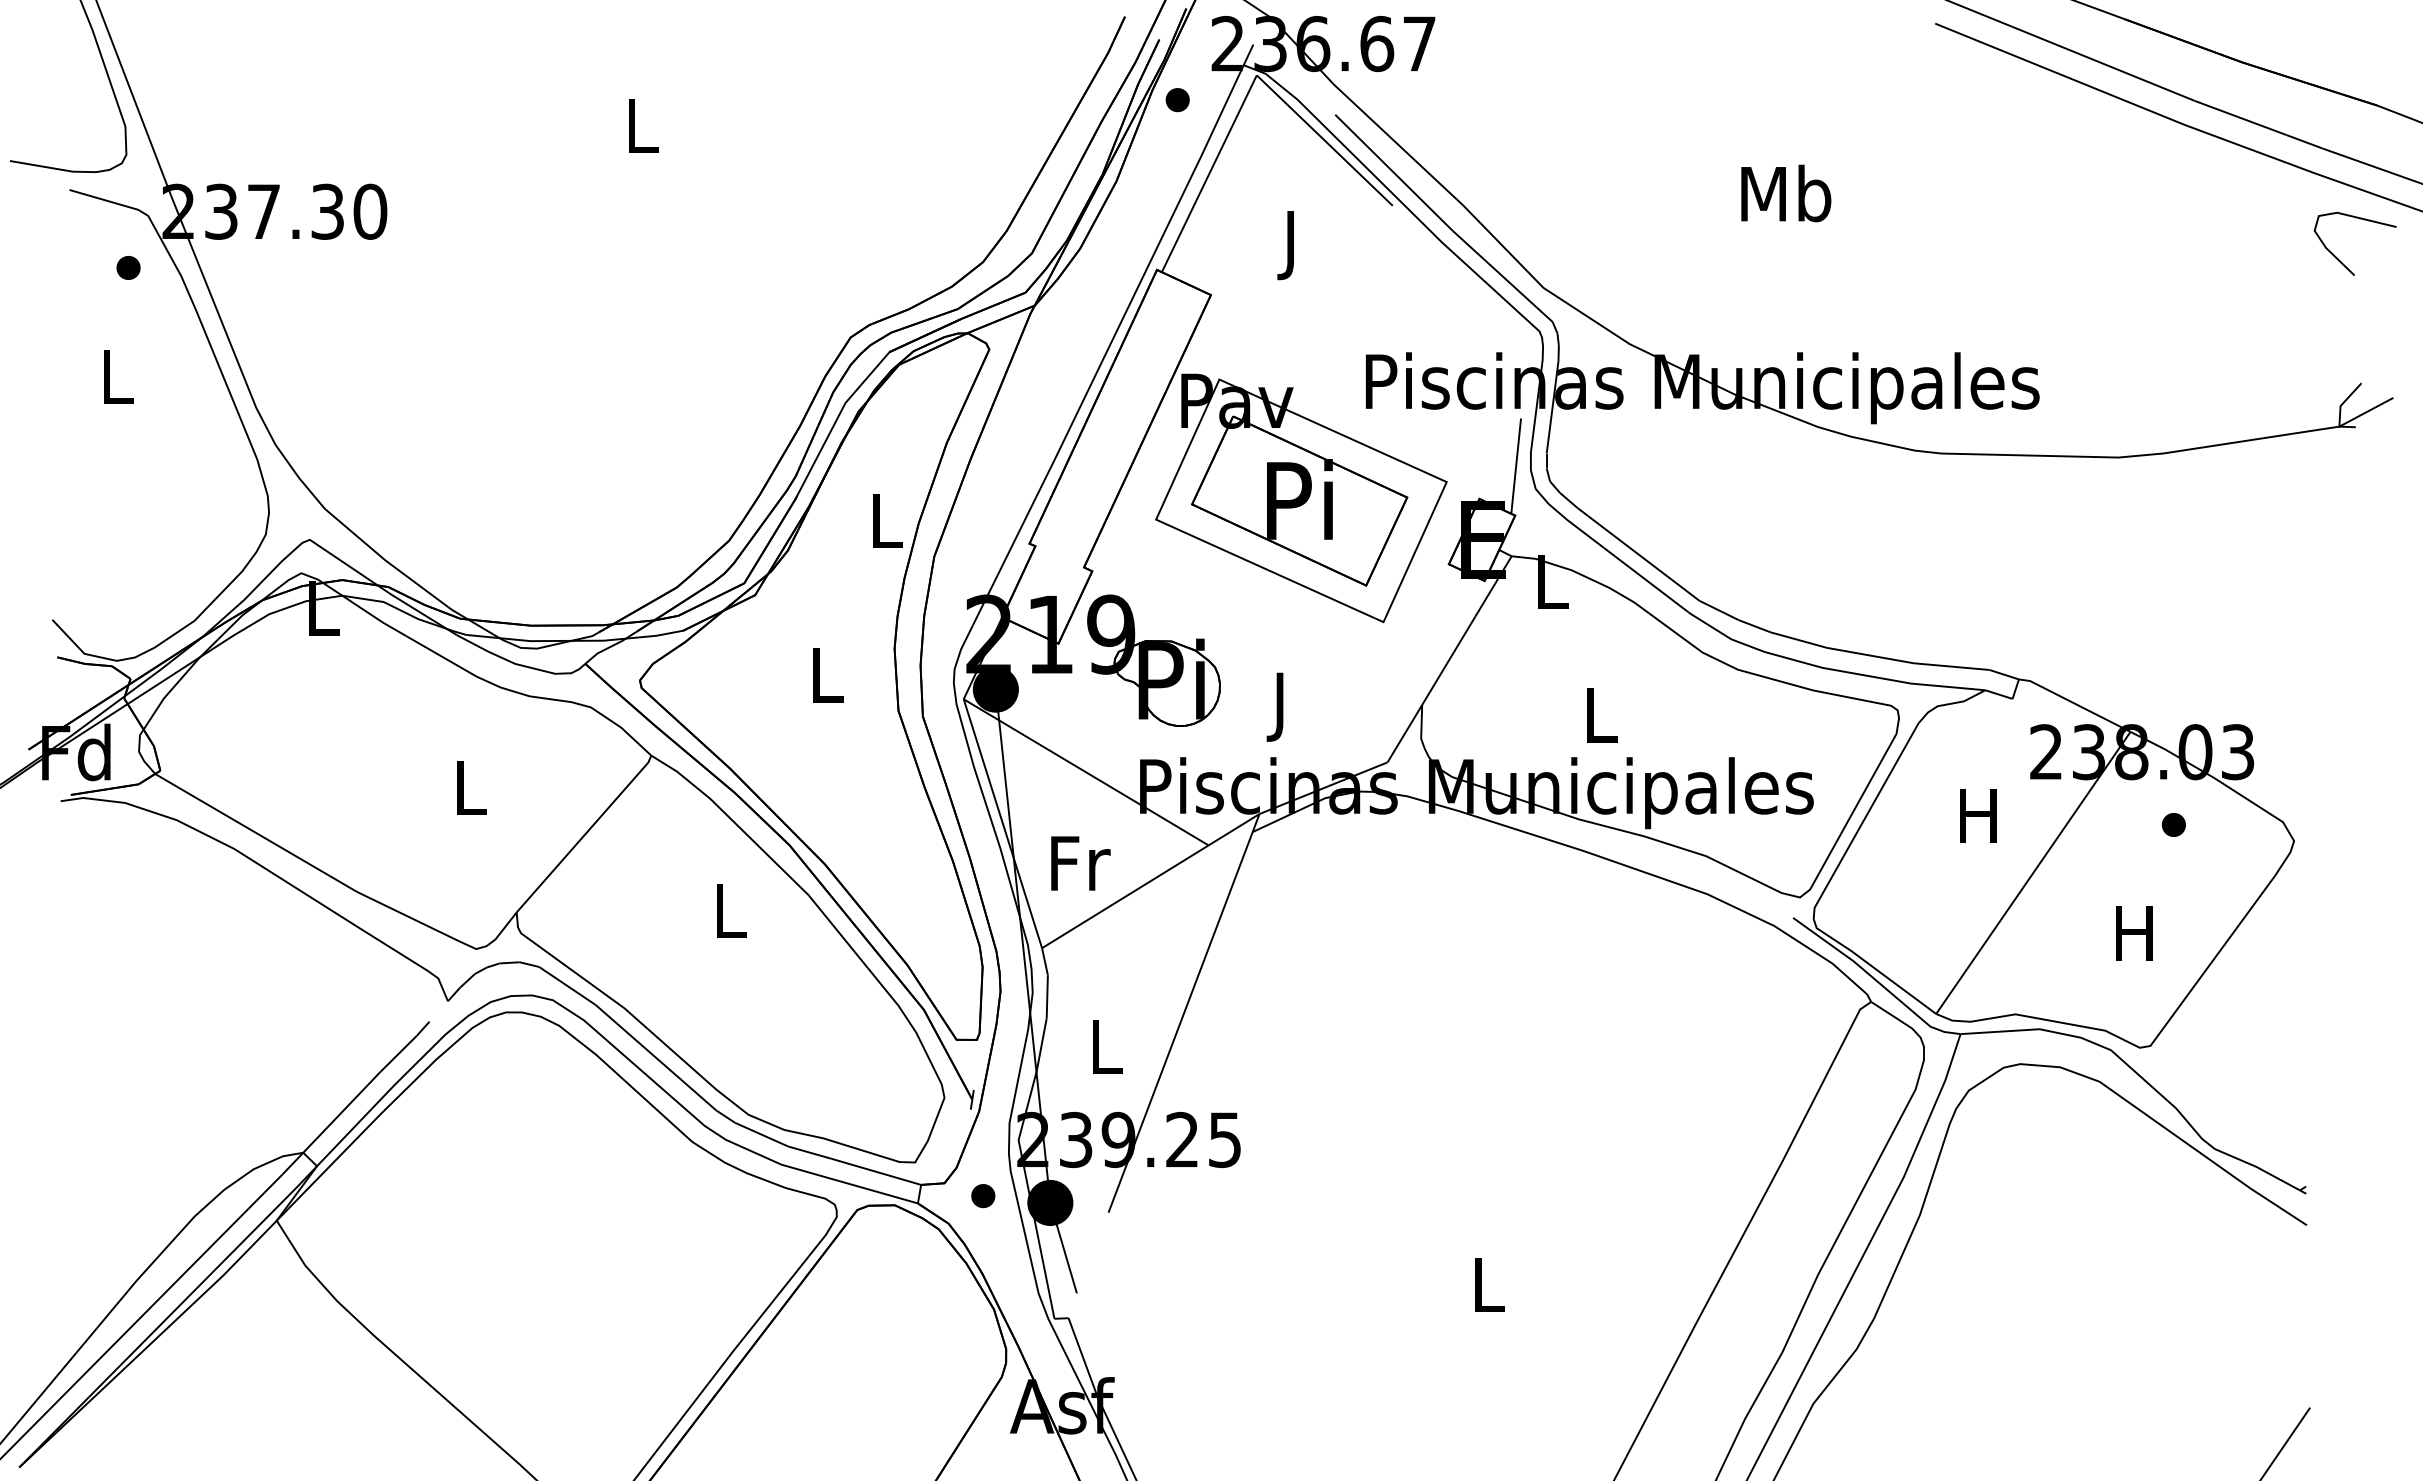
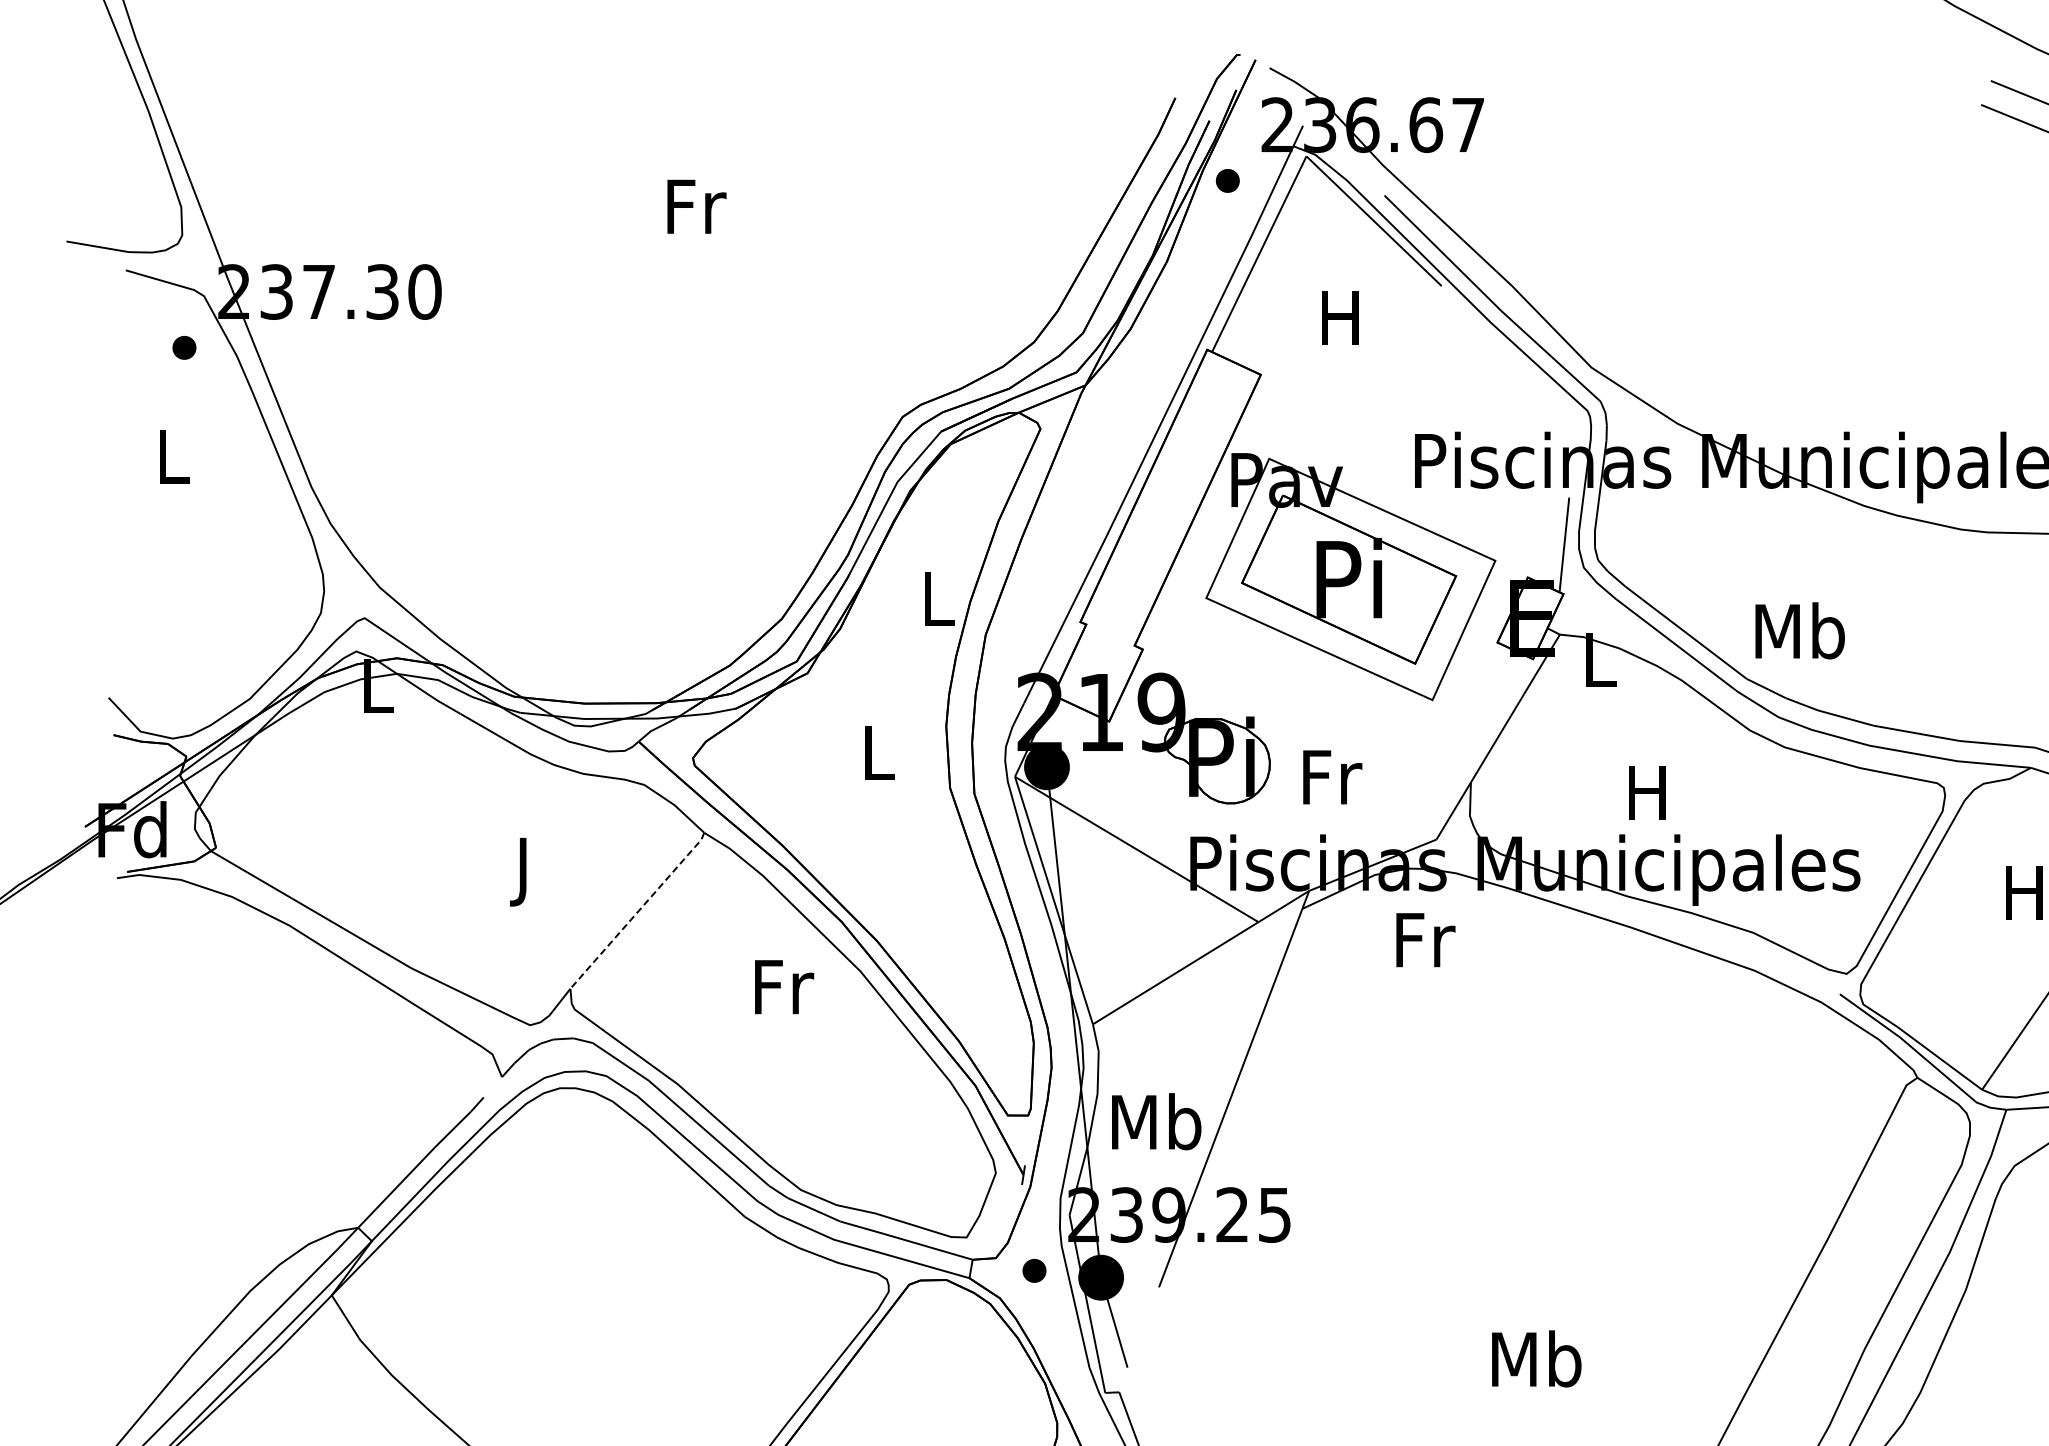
text: (643, 126) -> (696, 207), L -> Fr
text: (1786, 193) -> (1800, 630), moved
text: (1290, 245) -> (1339, 325), J -> H
text: (1282, 706) -> (1332, 783), J -> Fr
text: (1599, 715) -> (1647, 792), L -> H
text: (470, 794) -> (524, 871), L -> J
line: (585, 834) -> (638, 911), solid -> dashed
text: (1080, 863) -> (1425, 940), moved
text: (731, 910) -> (784, 986), L -> Fr
text: (1106, 1045) -> (1156, 1121), L -> Mb
text: (1488, 1284) -> (1536, 1358), L -> Mb

